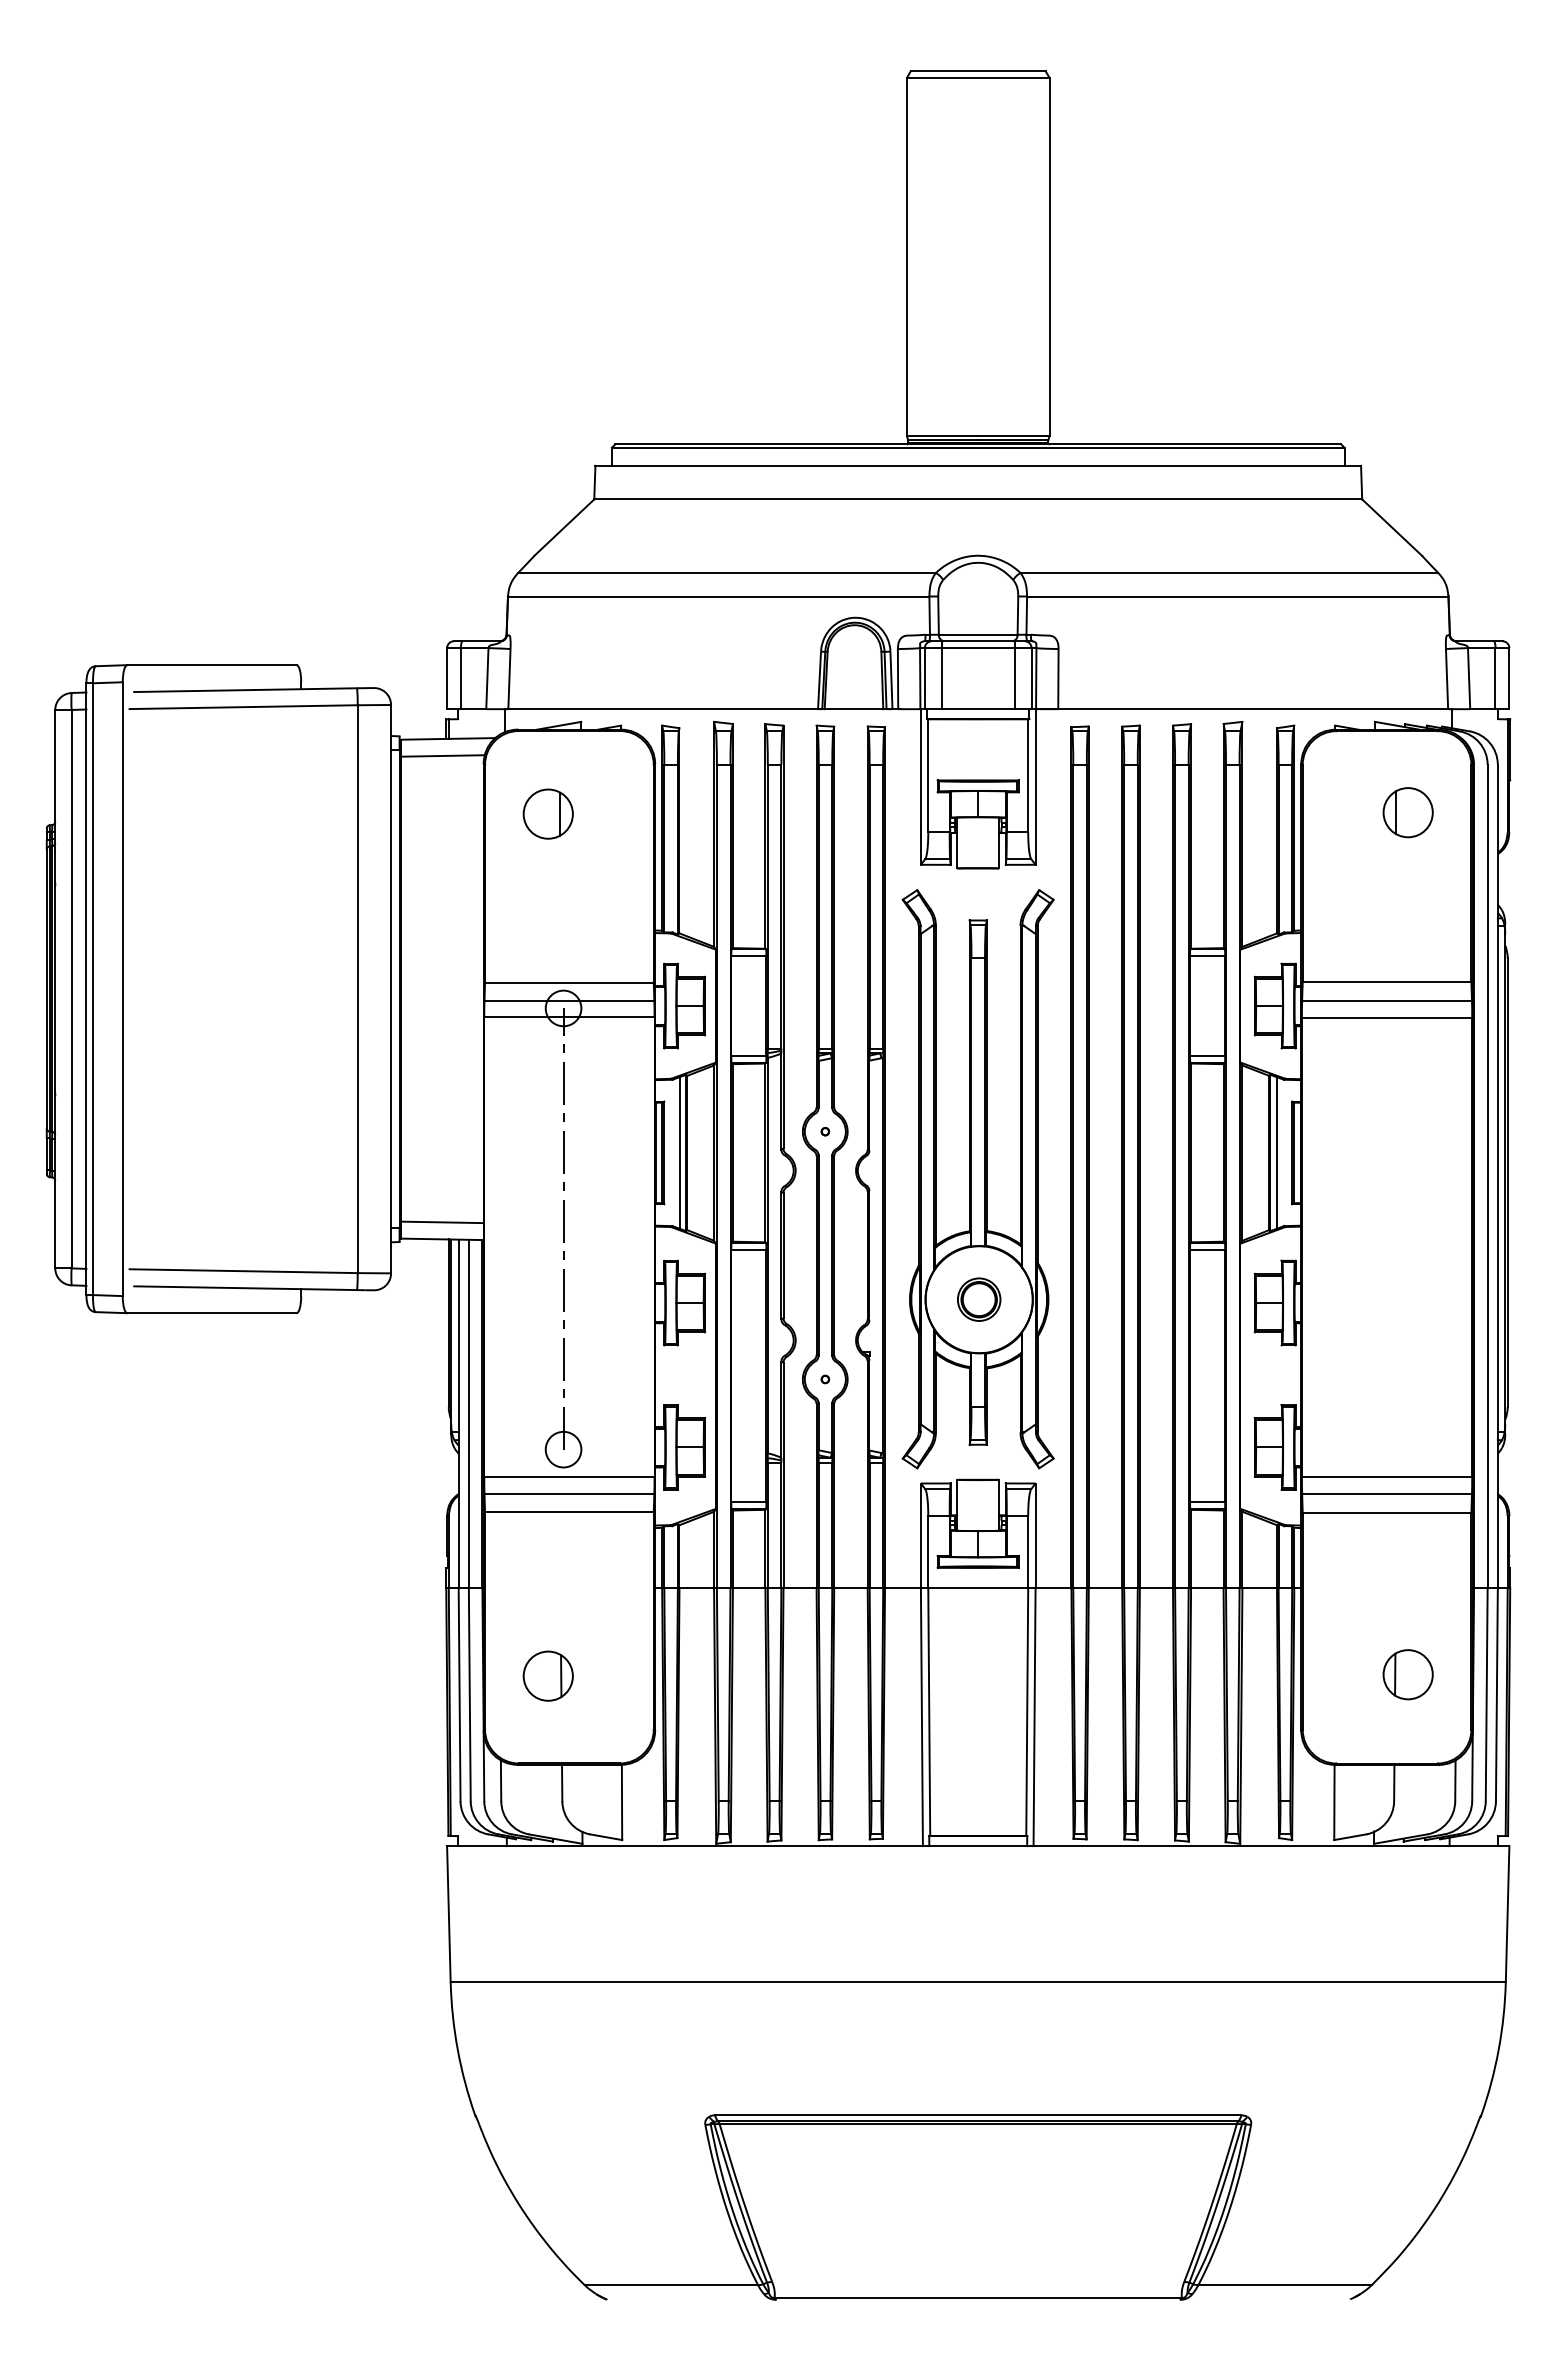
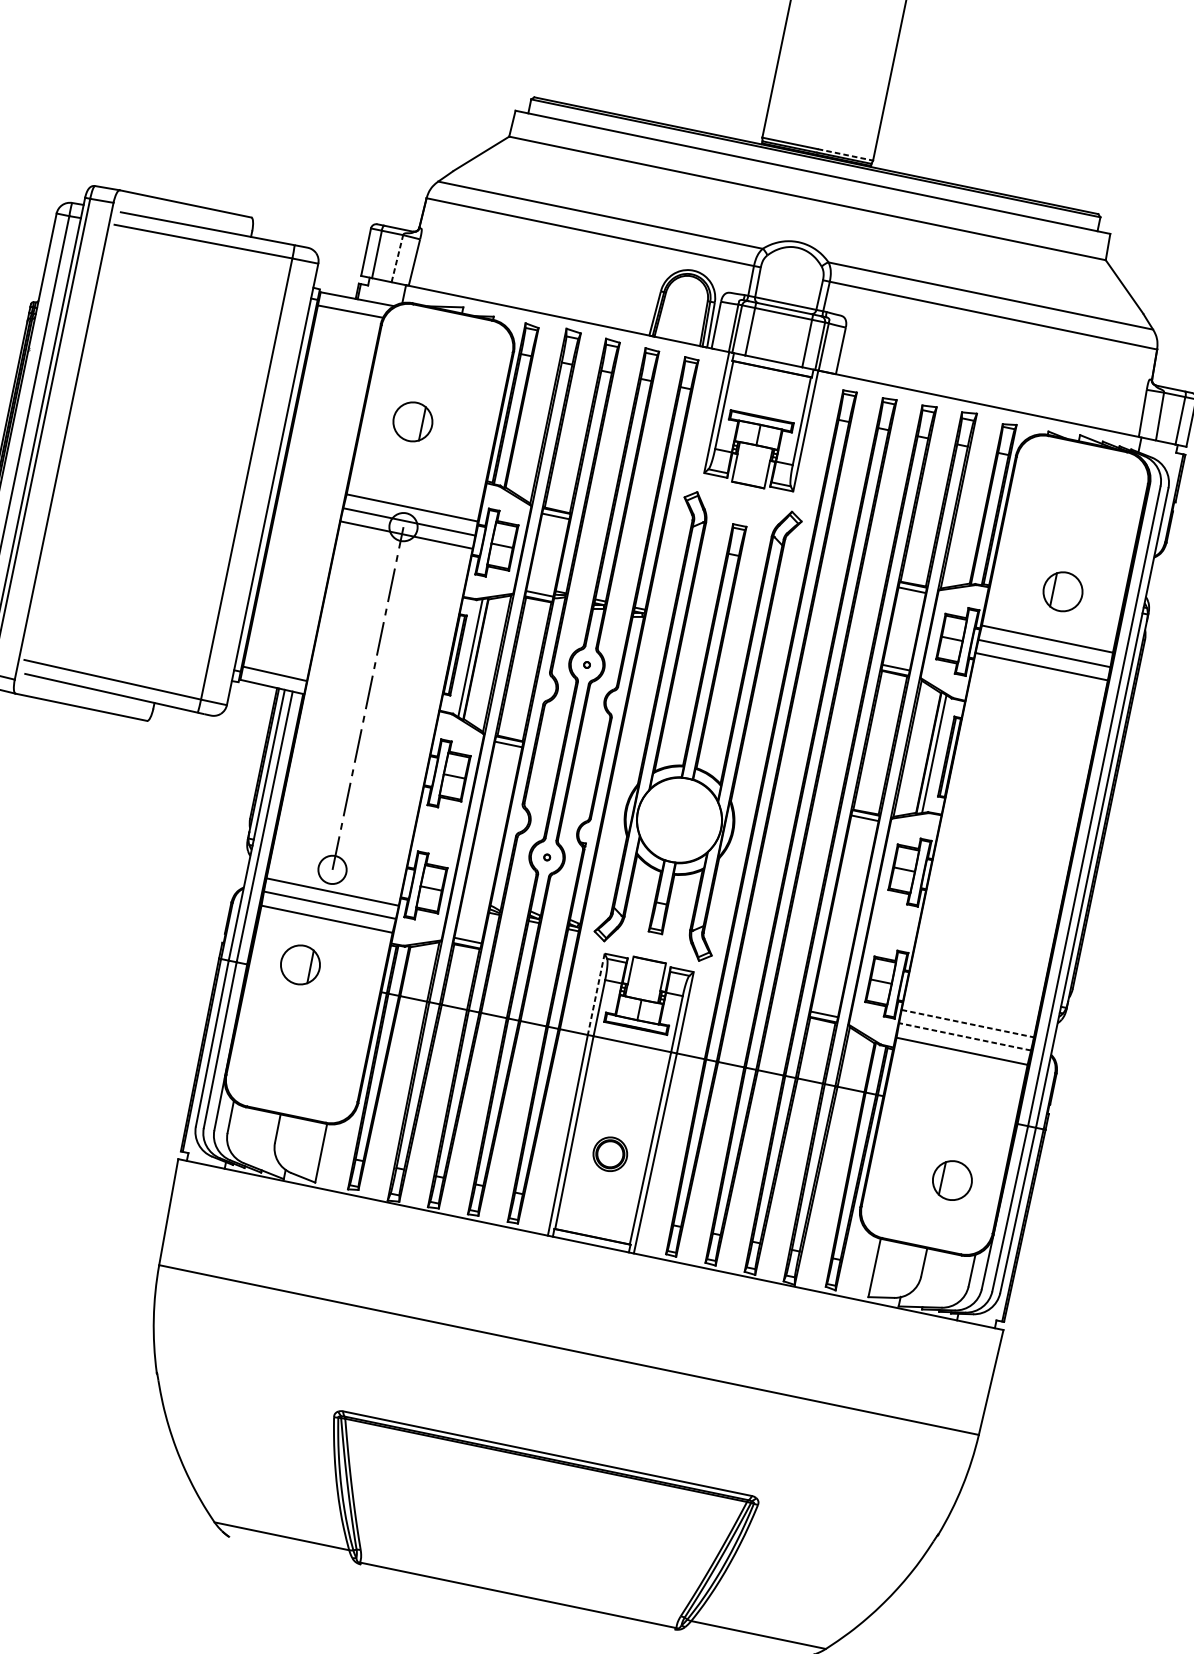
line: (1013, 435) -> (845, 154), solid -> dashed
line: (487, 679) -> (397, 259), solid -> dashed
part: (1407, 812) -> (1062, 591), moved
part: (547, 813) -> (412, 421), moved
part: (979, 1299) -> (610, 1154), moved
line: (1387, 1477) -> (968, 1024), solid -> dashed
line: (1387, 1494) -> (965, 1037), solid -> dashed
line: (920, 1536) -> (595, 994), solid -> dashed
part: (547, 1675) -> (299, 964), moved

